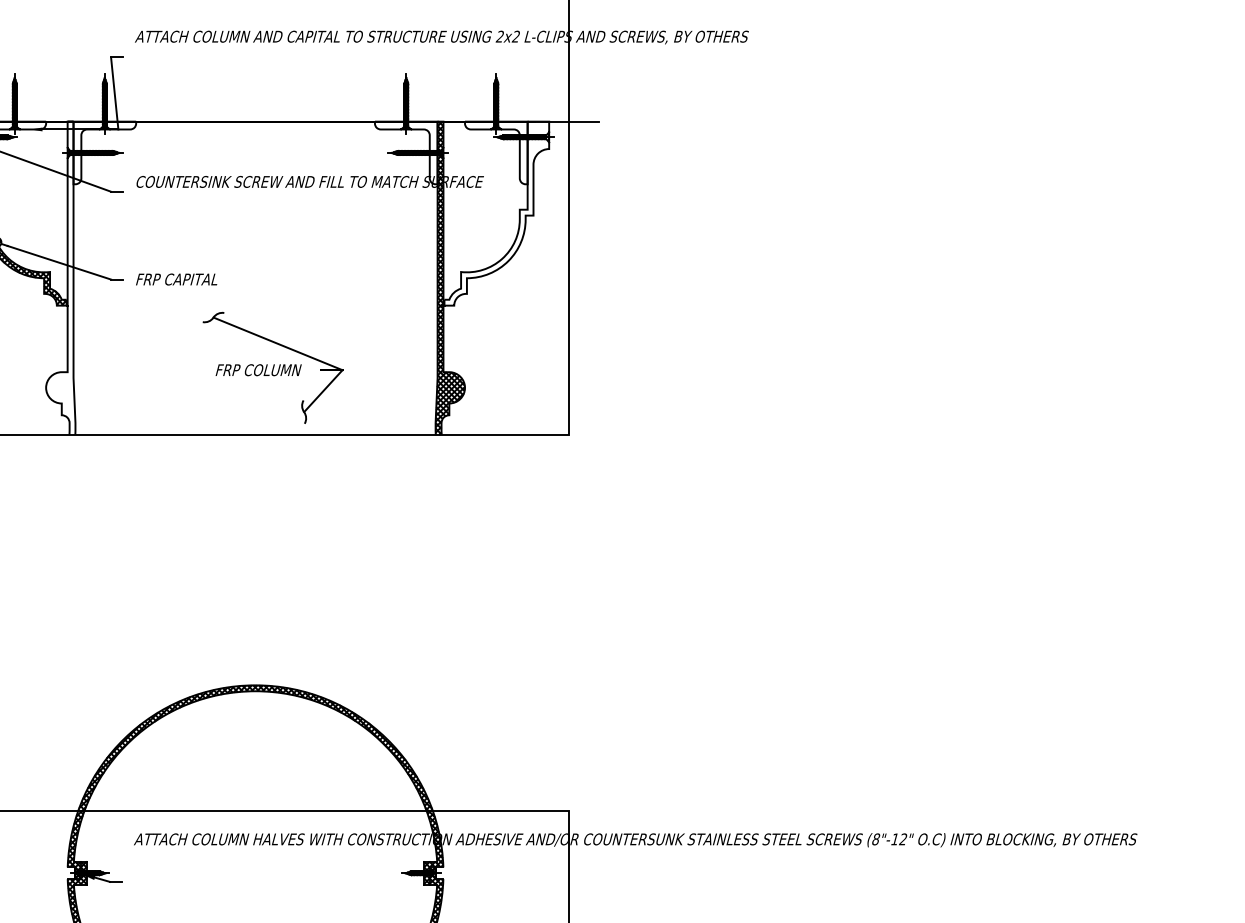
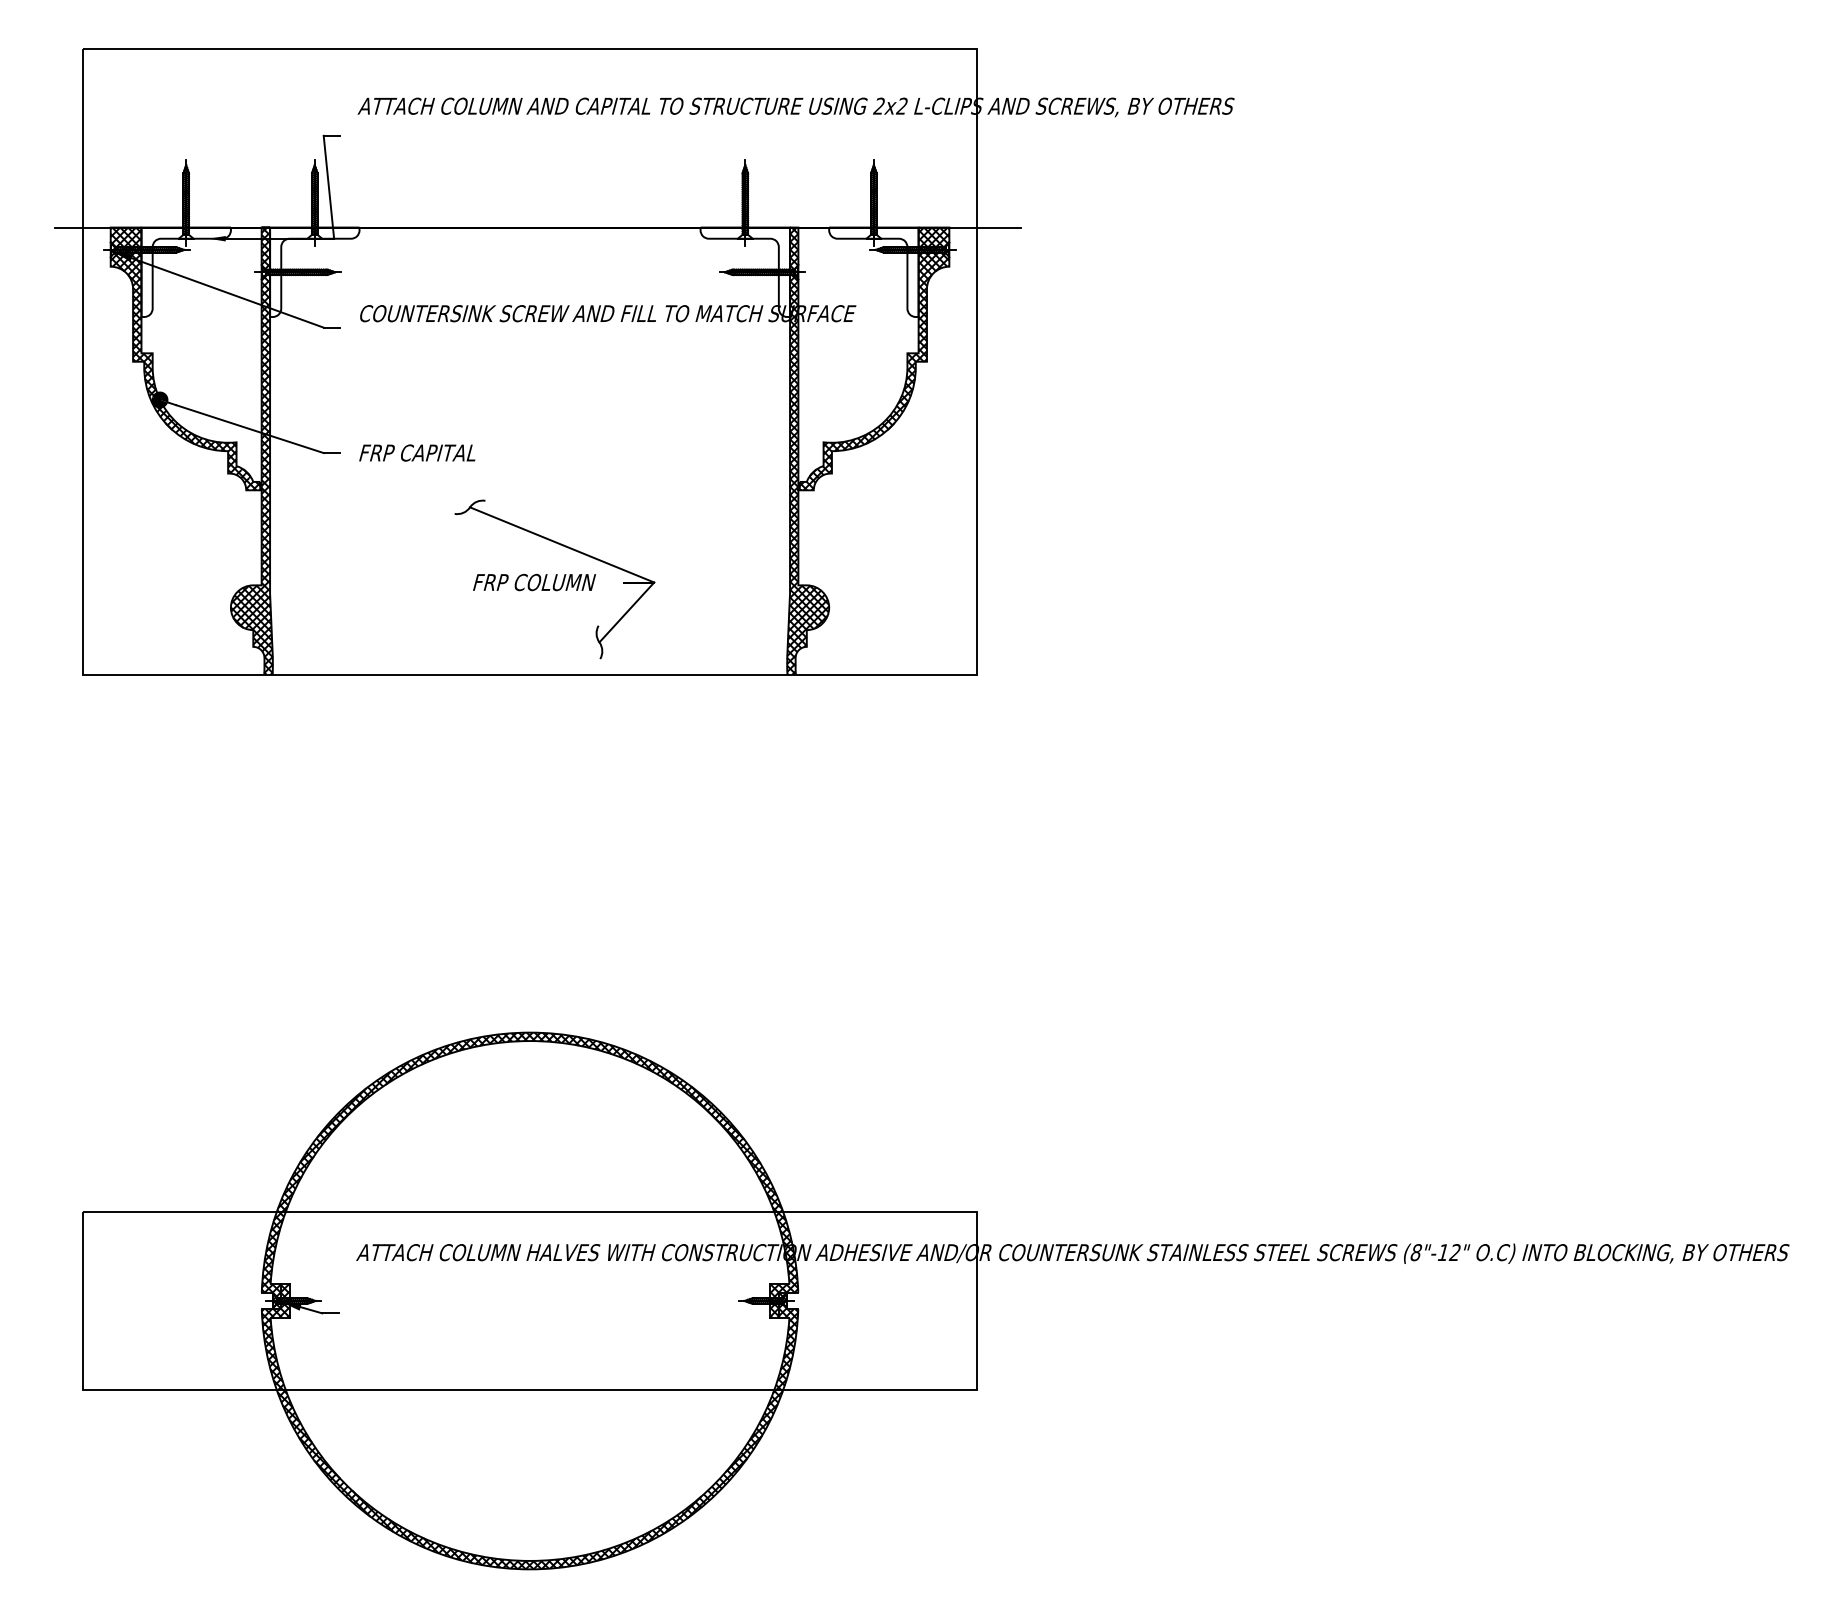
hatch: (496, 213) -> (874, 358), added
hatch: (60, 277) -> (251, 450), added

